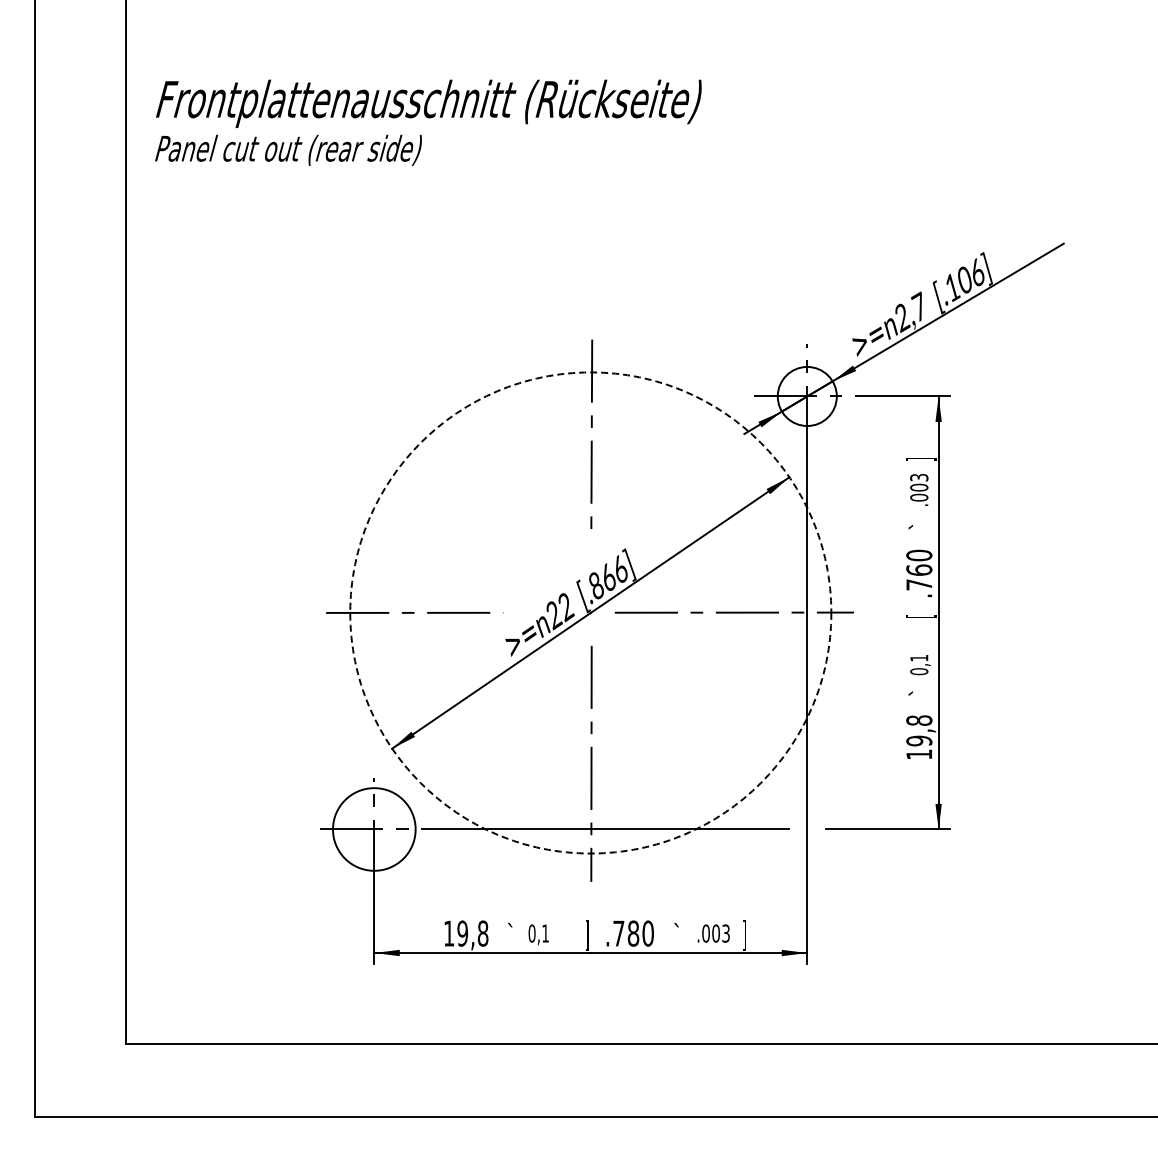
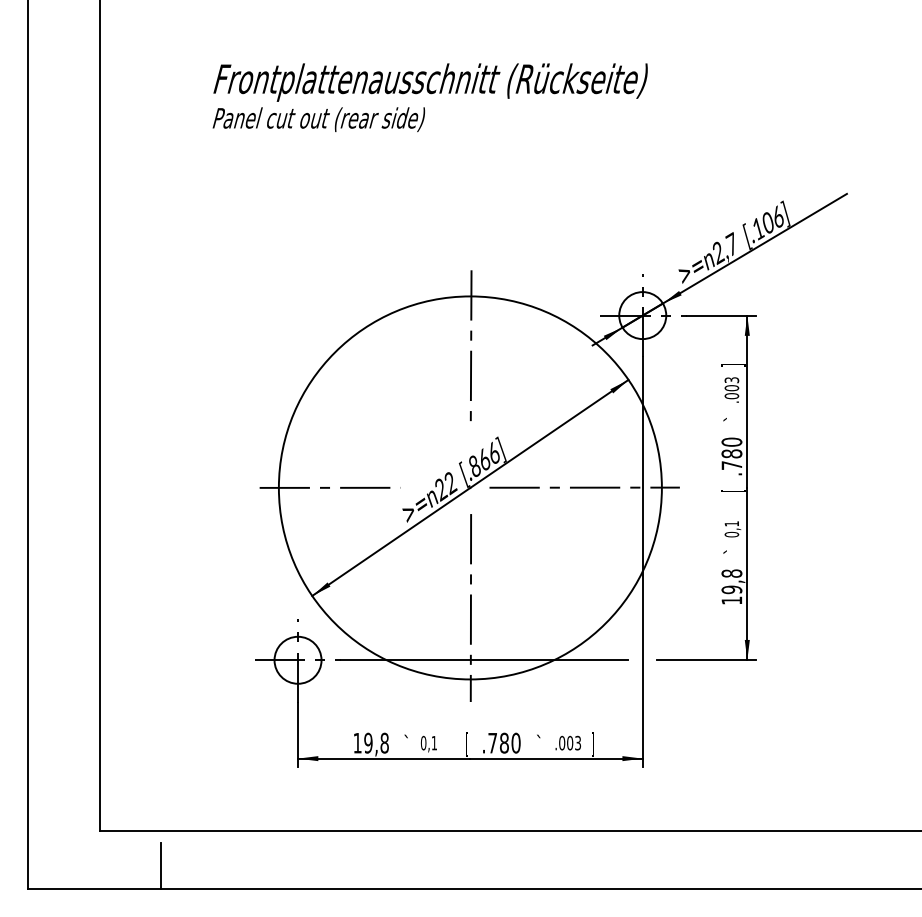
text: (428, 122) -> (430, 97), moved
text: (919, 569) -> (732, 453), .760 -> .780
circle: (590, 612) -> (470, 487), dashed -> solid
circle: (373, 829) -> (297, 660), size x0.71
text: (587, 935) -> (467, 744), ] -> [
line: (202, 1087) -> (161, 865), added

